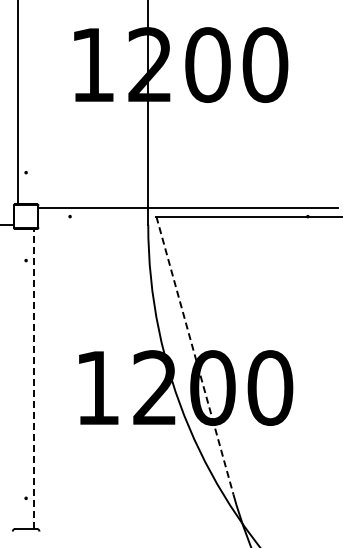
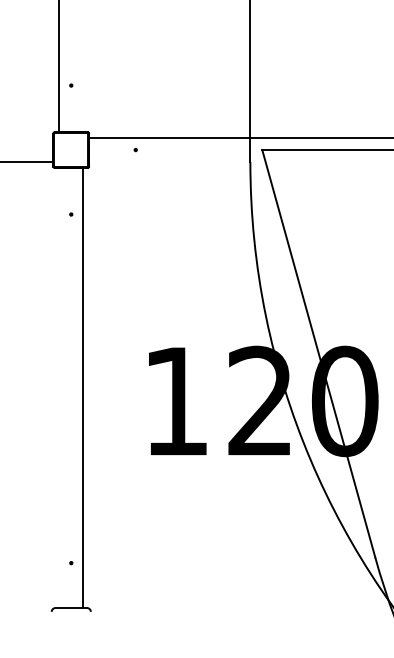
line: (195, 356) -> (319, 355), dashed -> solid
line: (34, 378) -> (83, 387), dashed -> solid

